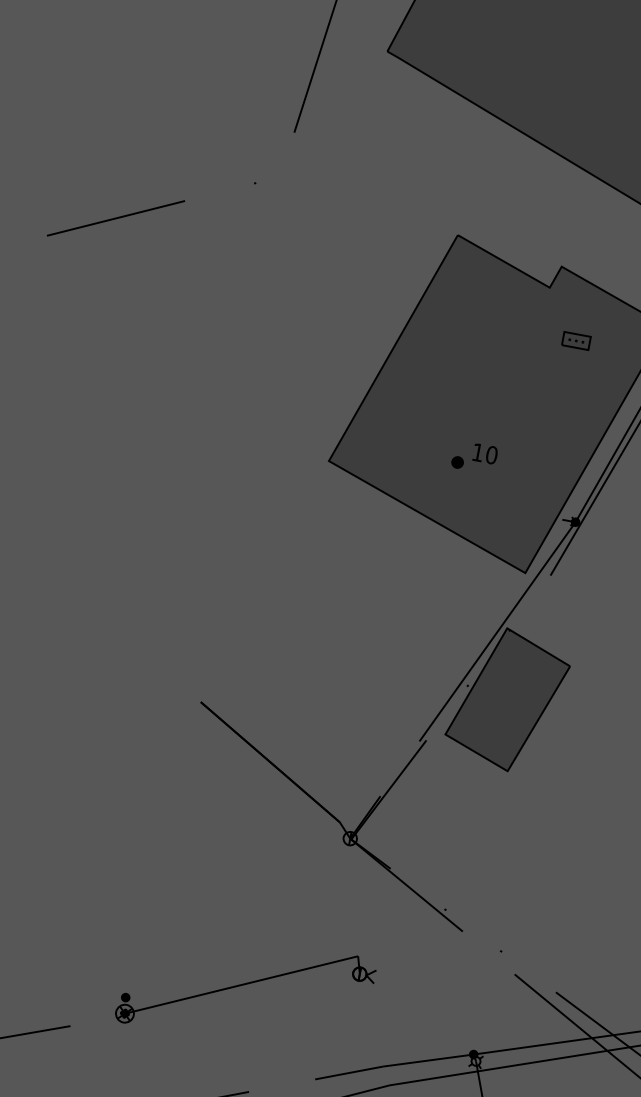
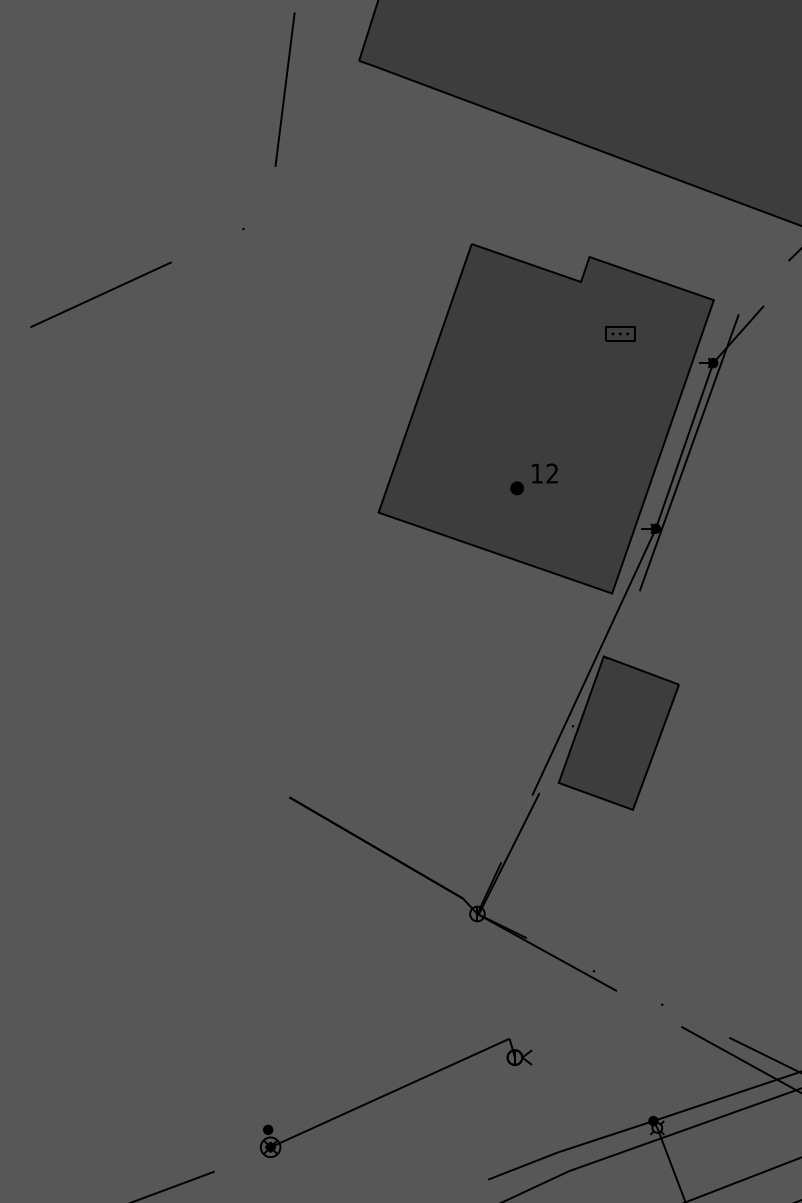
text: (491, 455) -> (552, 473), 10 -> 12

